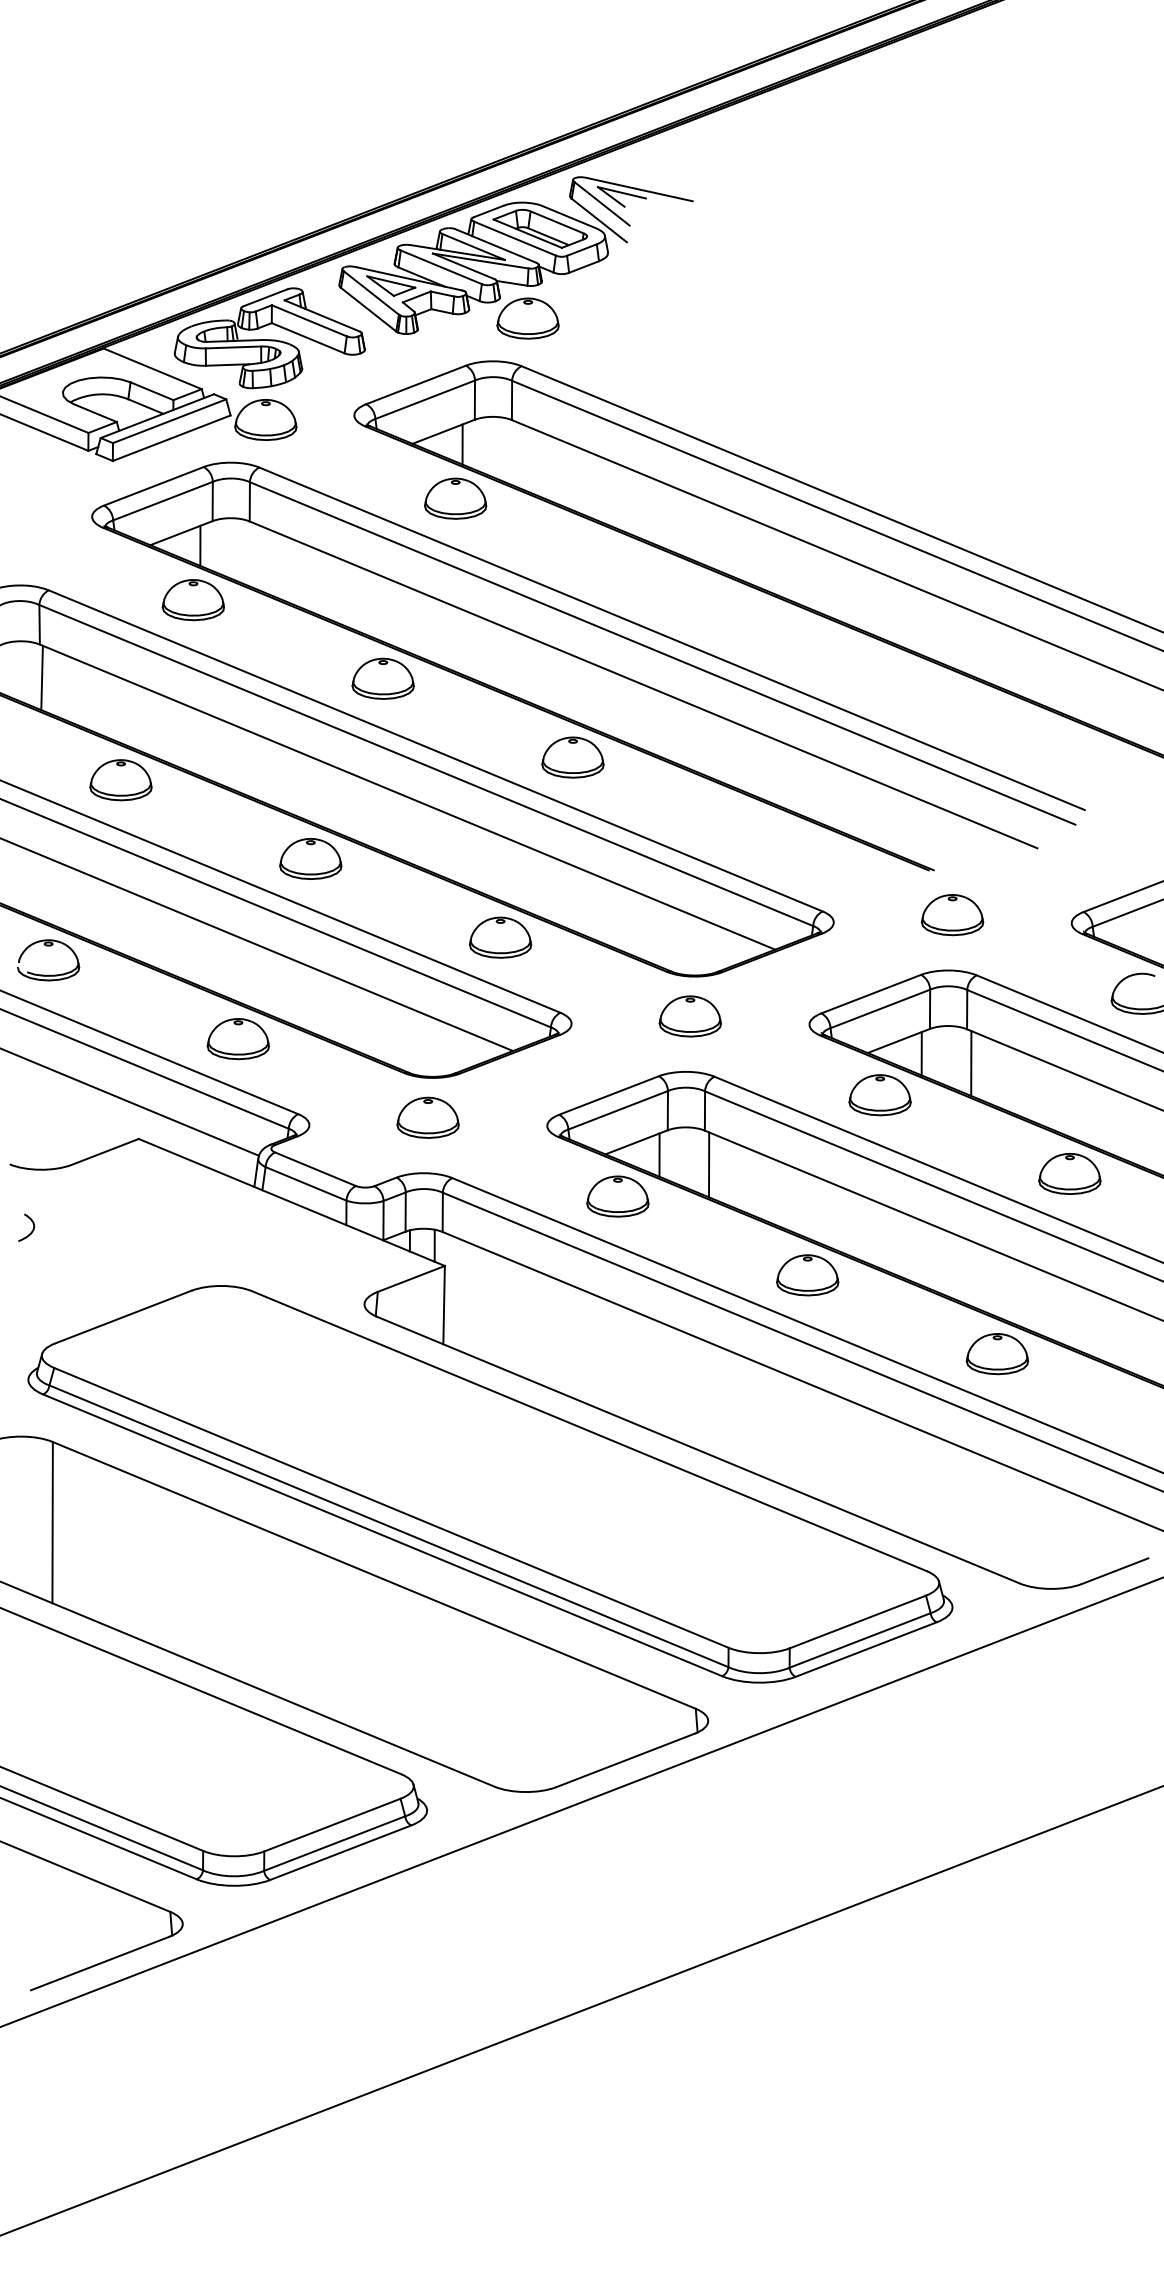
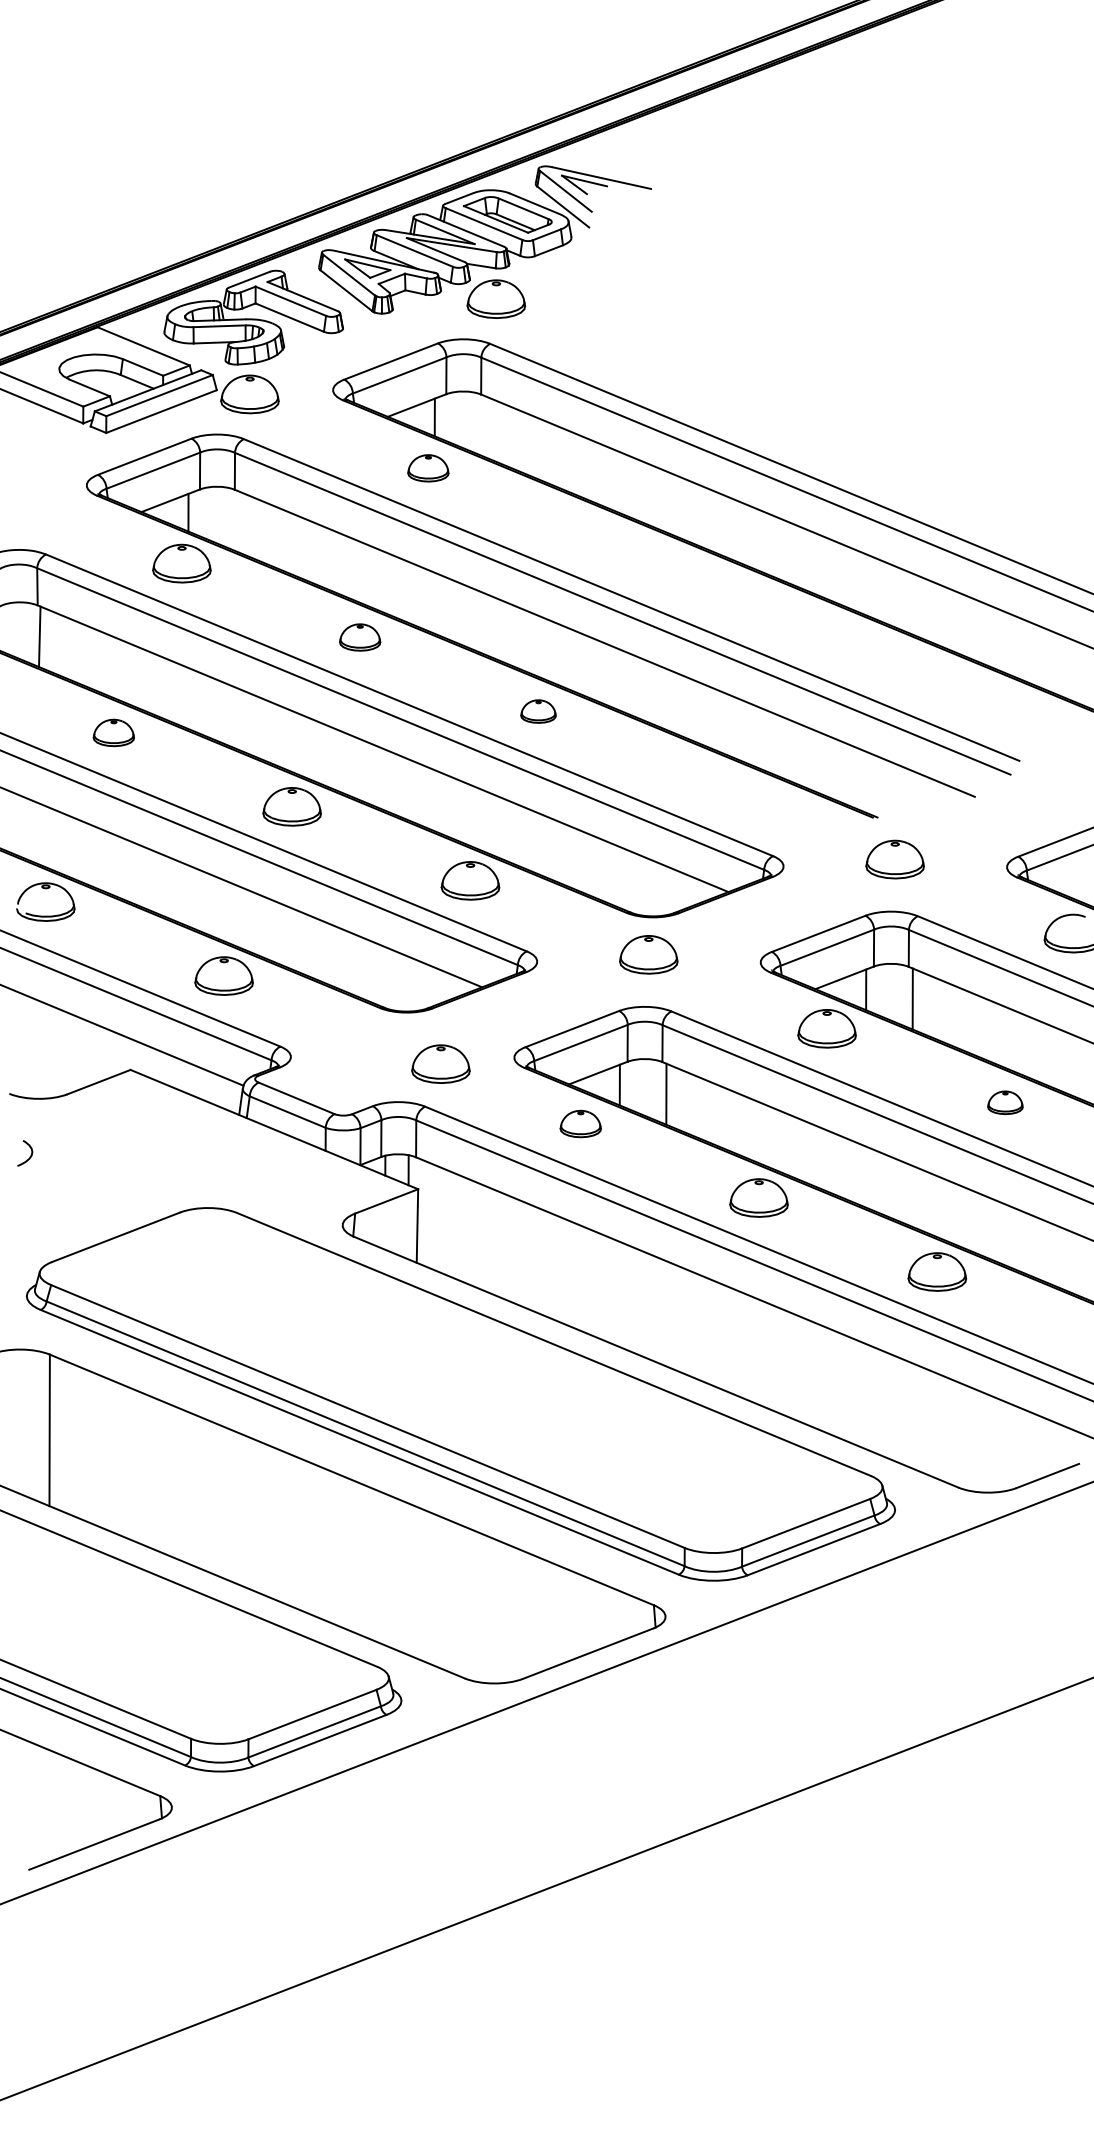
part: (455, 498) -> (428, 468), size x0.7
part: (382, 678) -> (359, 637), size x0.7
part: (572, 757) -> (538, 711), size x0.6
part: (120, 780) -> (113, 733), size x0.7
part: (427, 1117) -> (440, 1063), moved
part: (1069, 1173) -> (1005, 1102), size x0.6
part: (617, 1196) -> (580, 1123), size x0.7

